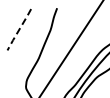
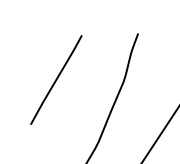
line: (18, 30) -> (54, 81), dashed -> solid

